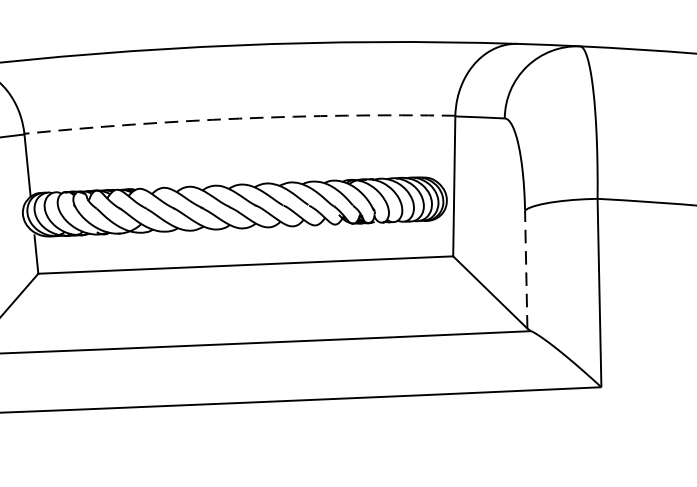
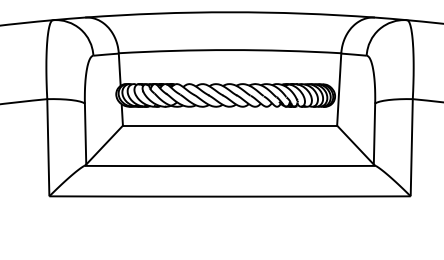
arc: (240, 119) -> (230, 50), dashed -> solid
line: (526, 268) -> (374, 133), dashed -> solid

